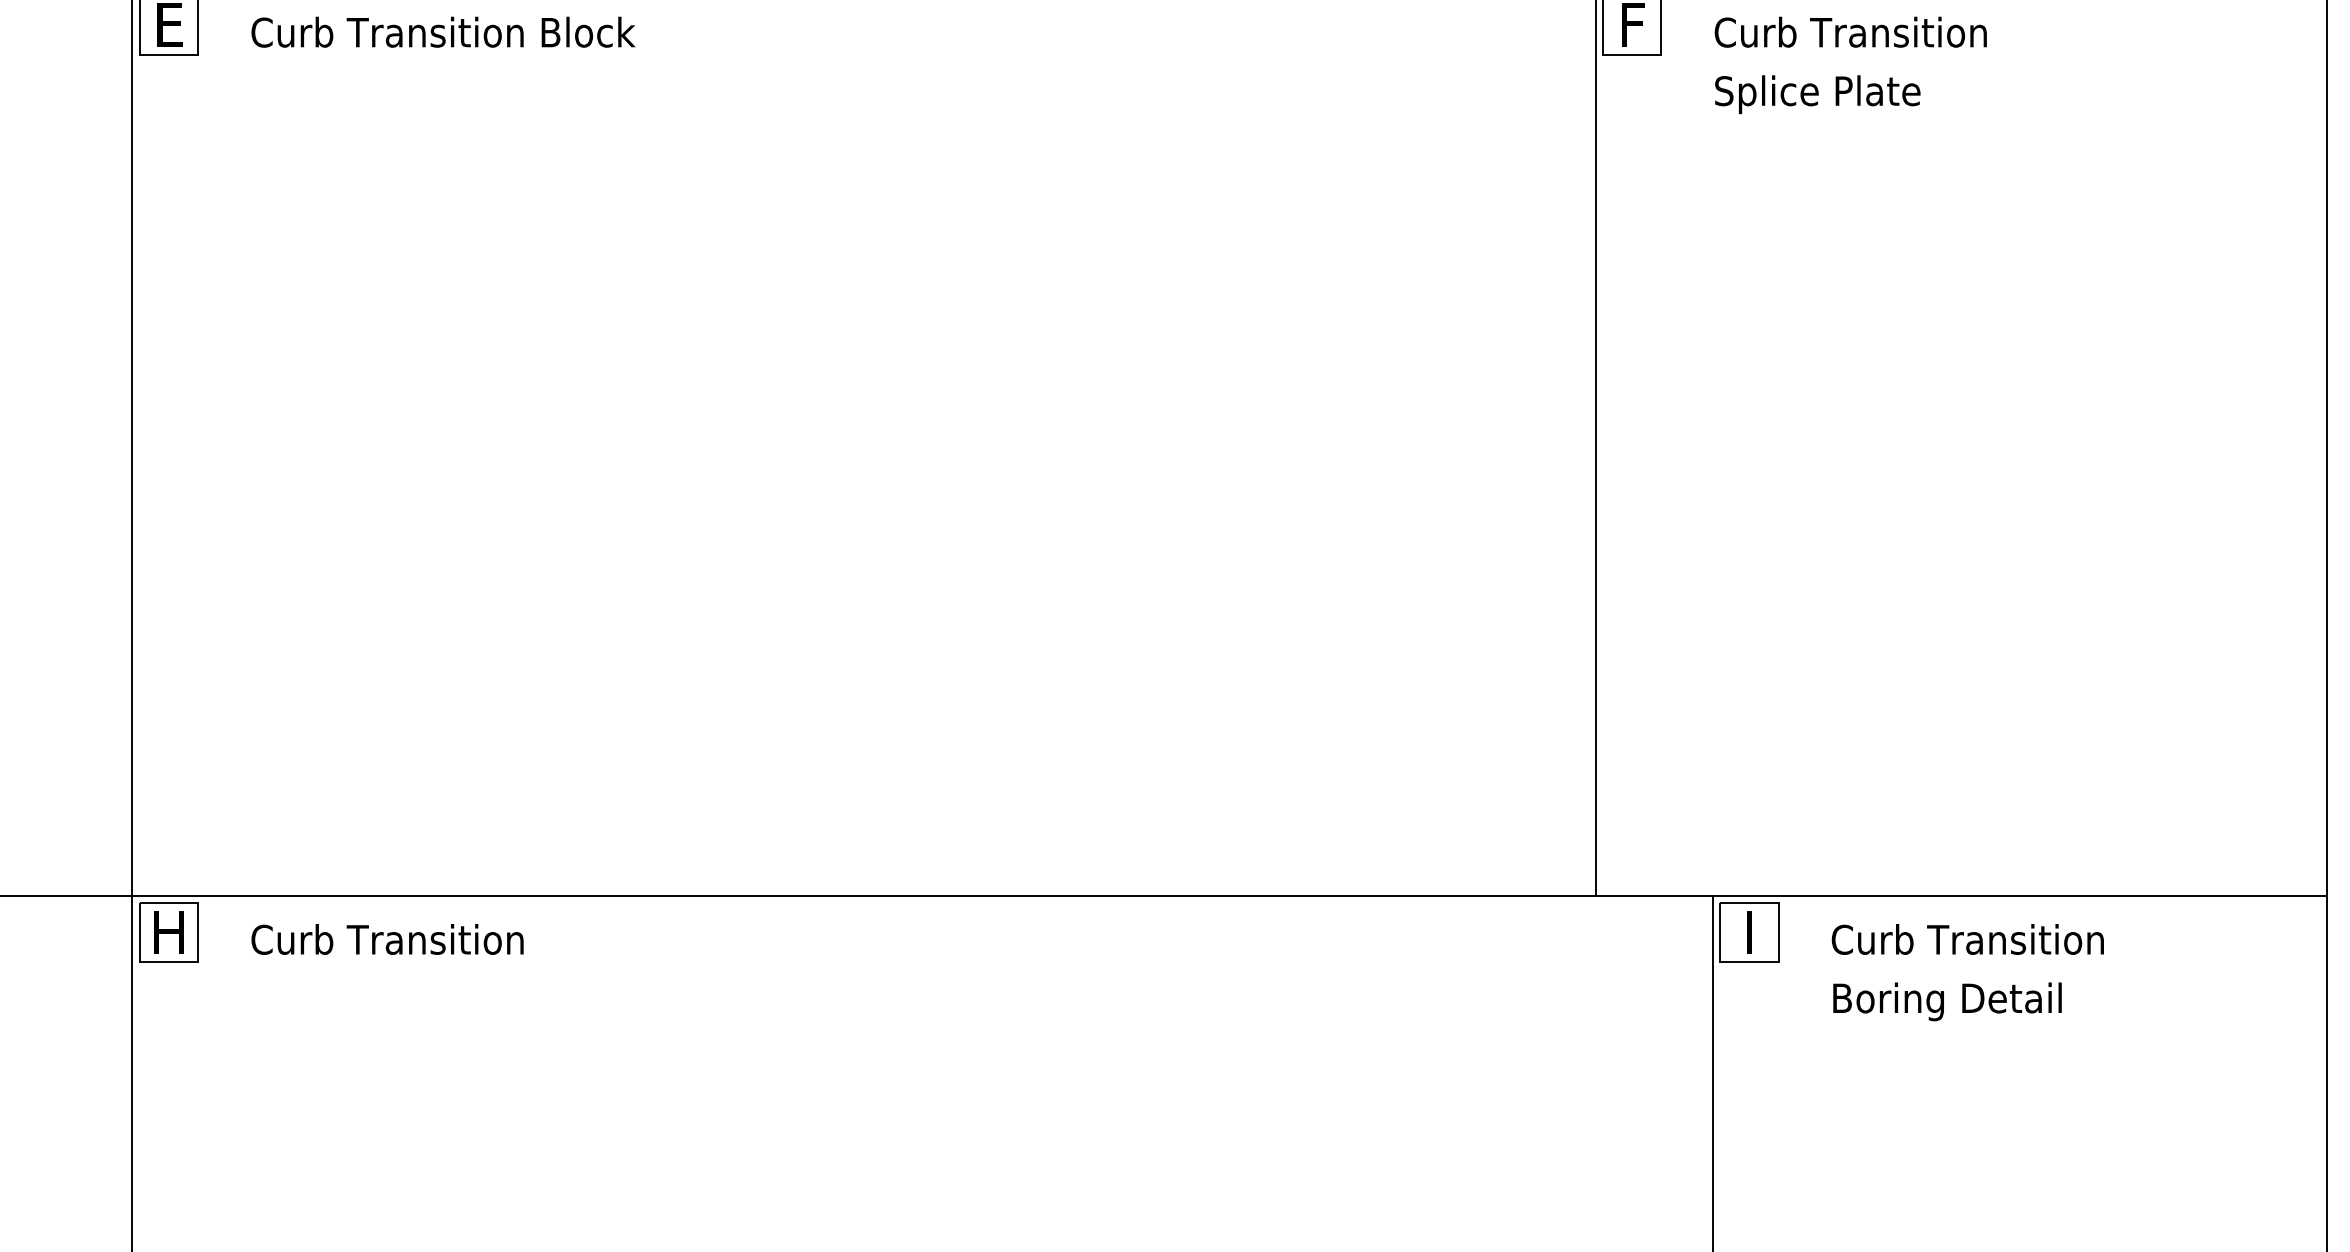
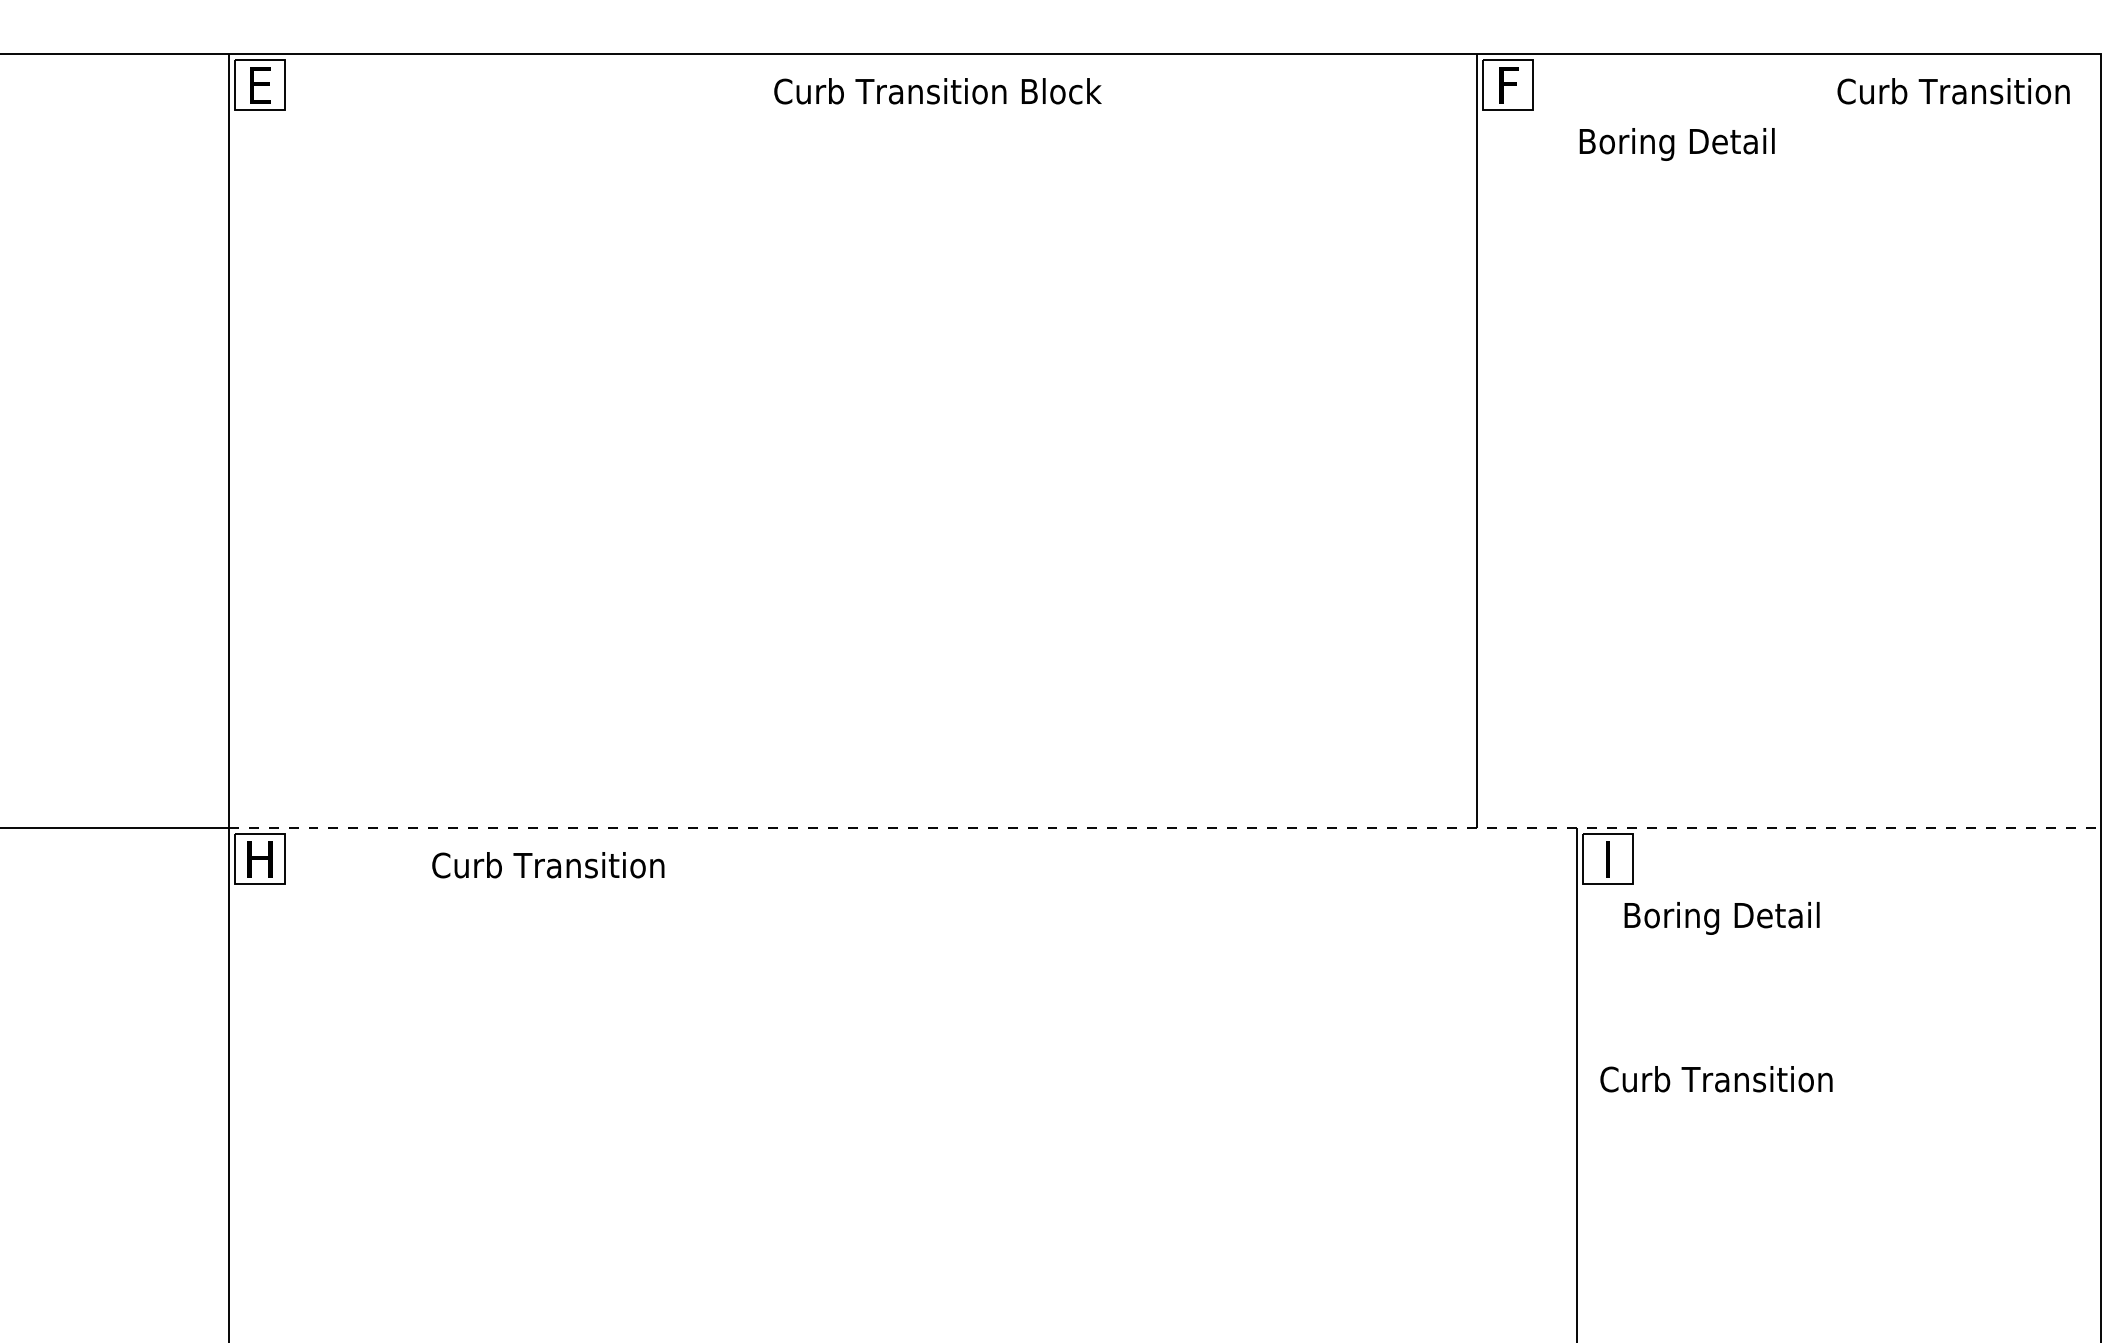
text: (442, 32) -> (937, 91), moved
text: (1850, 32) -> (1953, 91), moved
text: (1829, 94) -> (1676, 144), Splice Plate -> Boring Detail
line: (1230, 896) -> (1165, 828), solid -> dashed
text: (387, 939) -> (548, 865), moved
text: (1967, 939) -> (1716, 1079), moved
text: (1946, 1001) -> (1721, 918), moved

